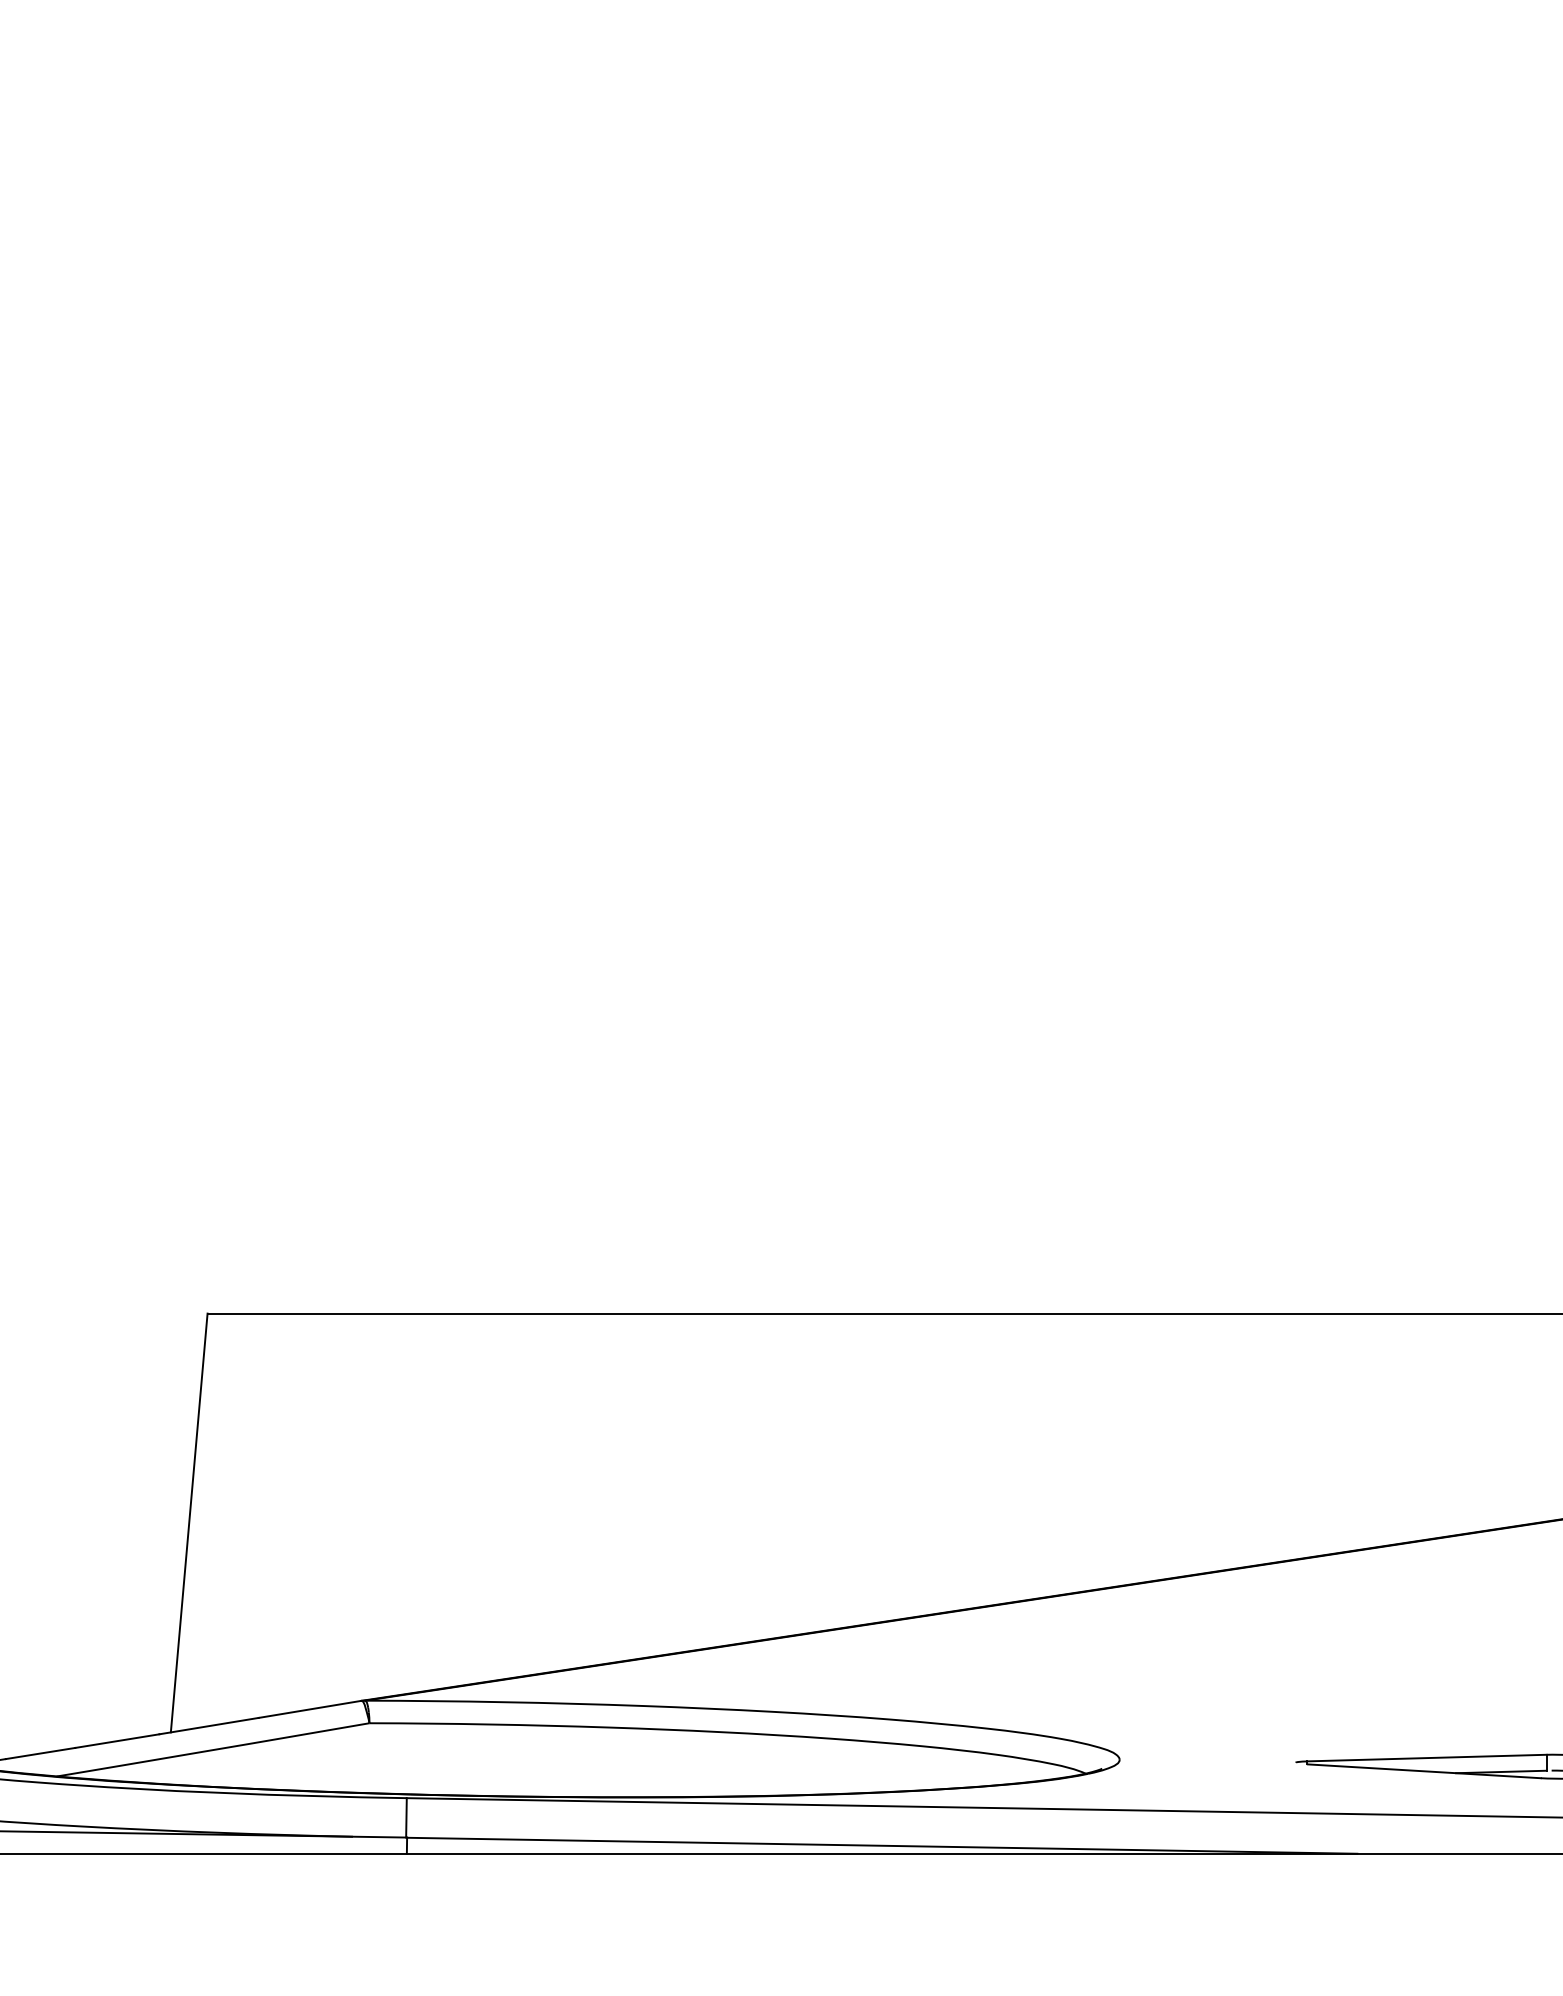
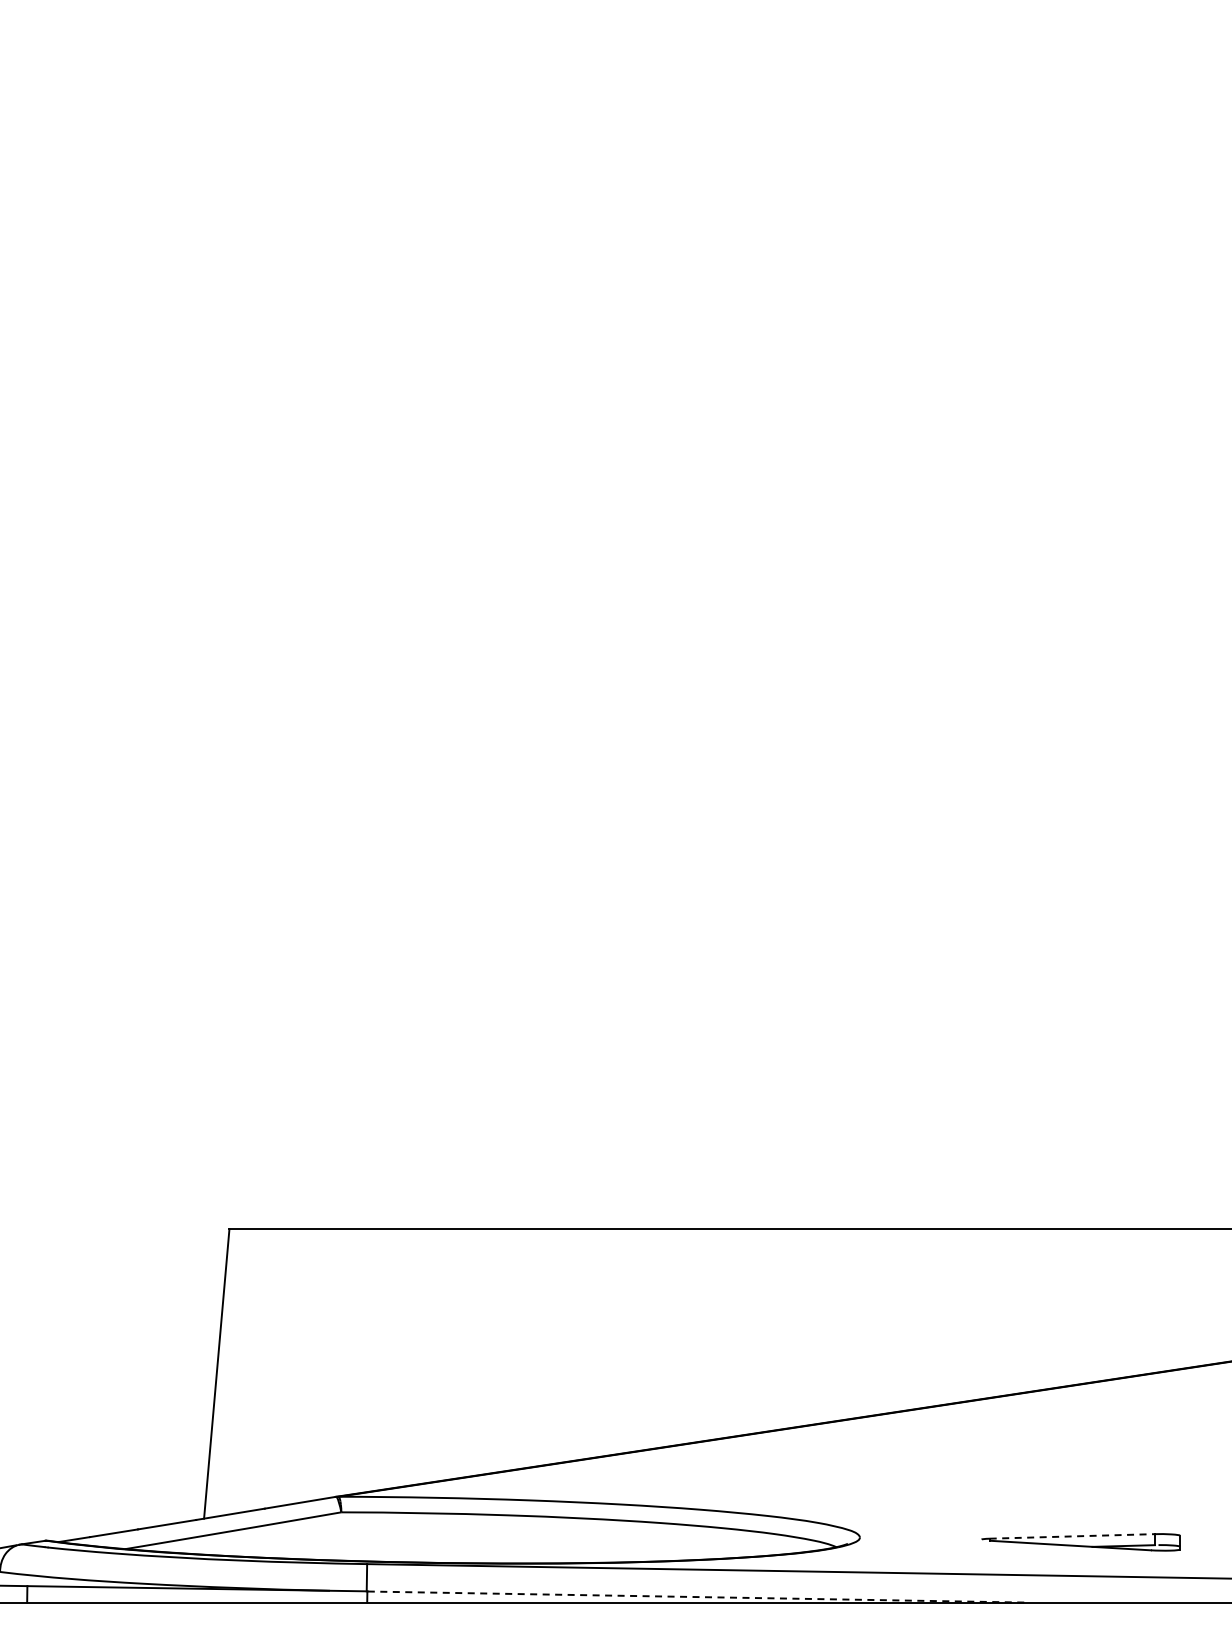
line: (1427, 1758) -> (1072, 1536), solid -> dashed
line: (881, 1846) -> (695, 1597), solid -> dashed

